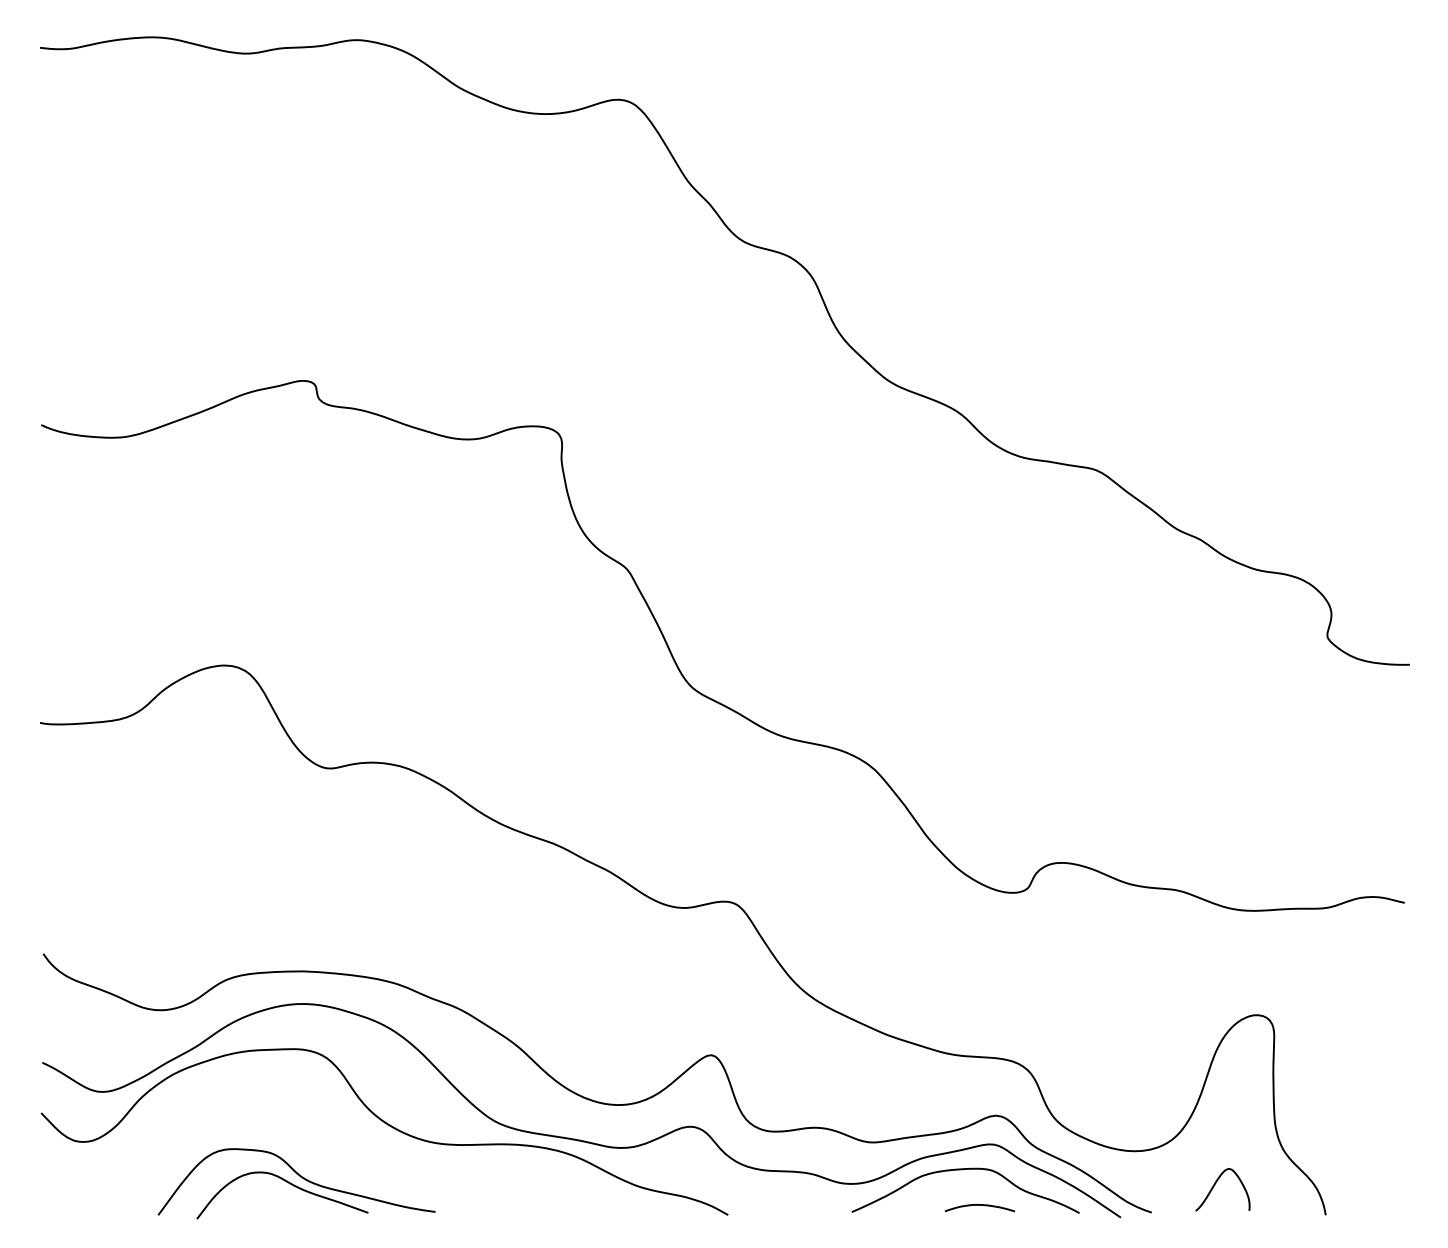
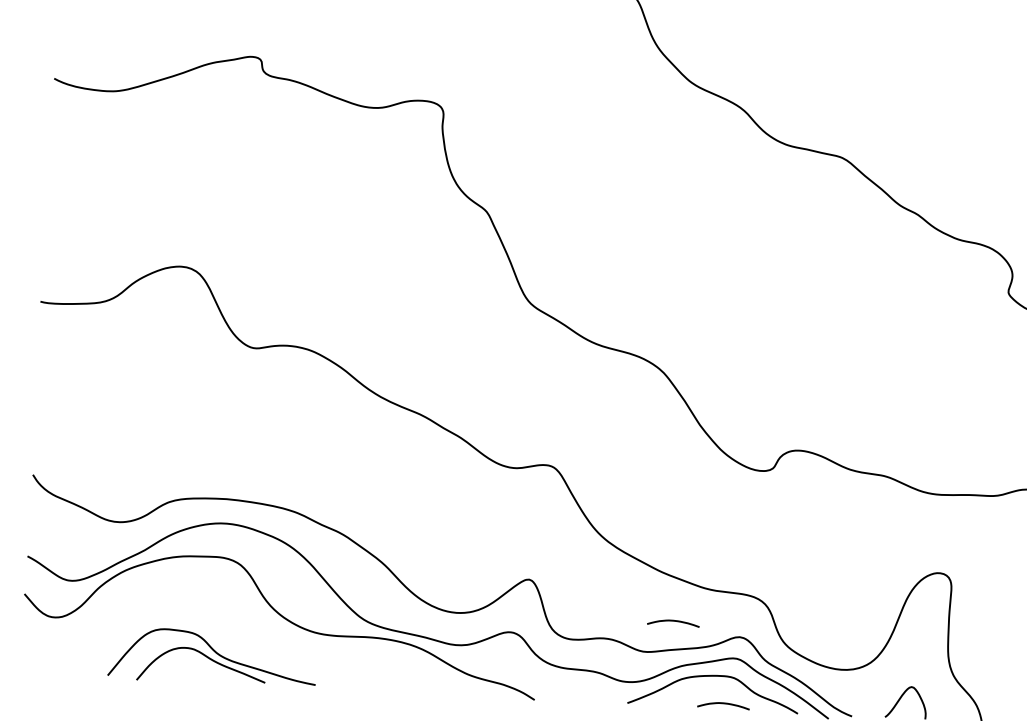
curve: (906, 1099) -> (673, 621), added

